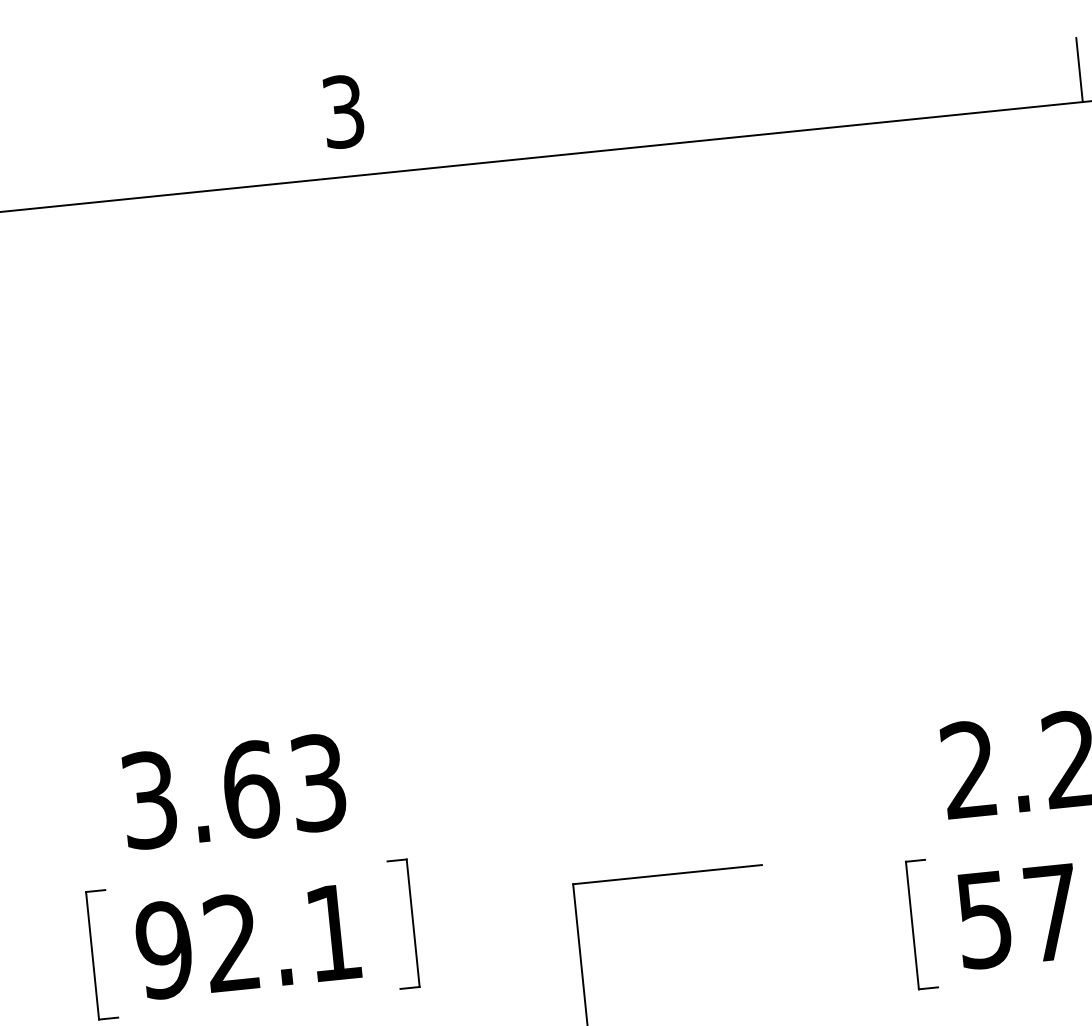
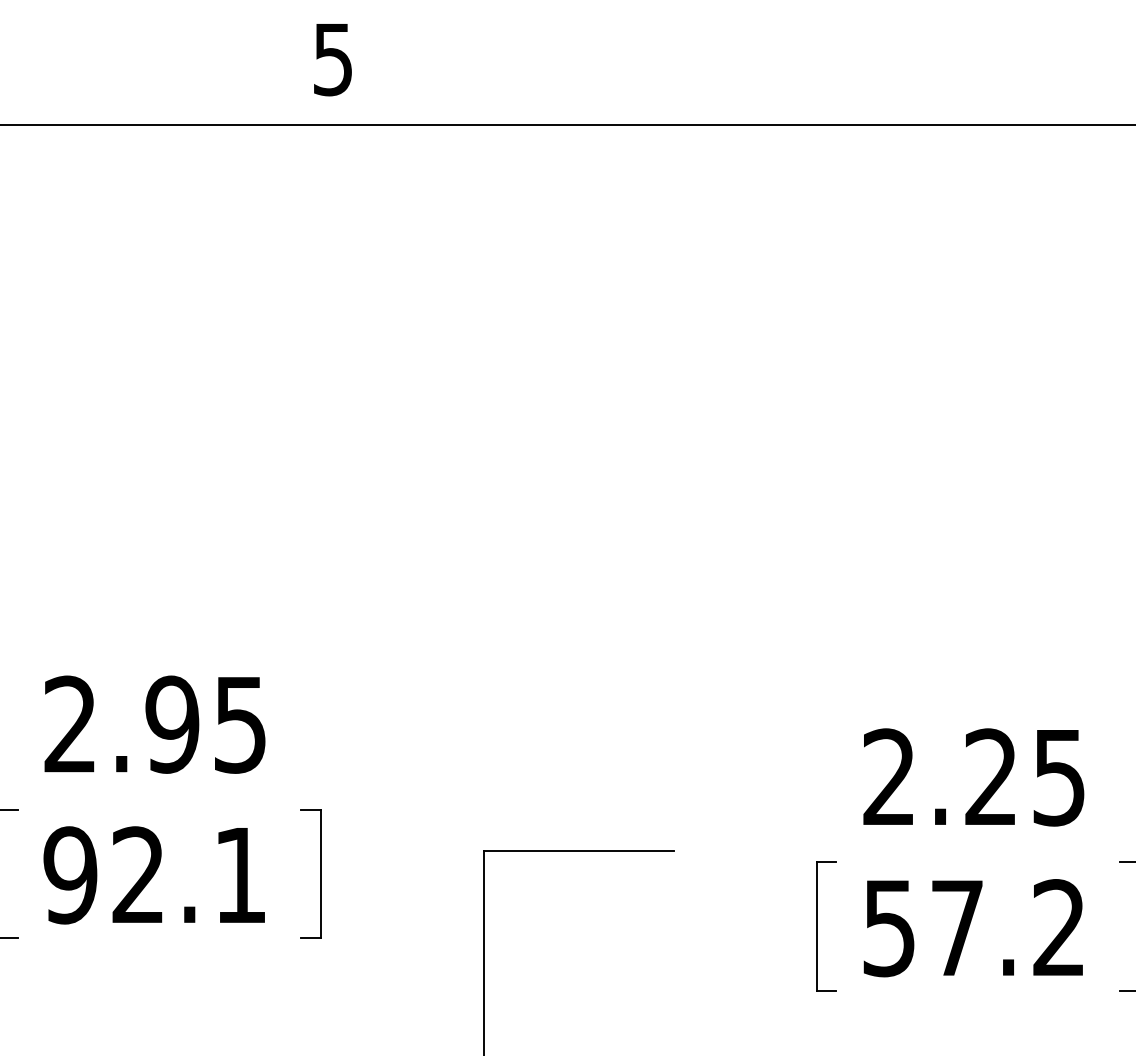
line: (1079, 70) -> (1069, 92), removed
text: (343, 110) -> (333, 58), 3 -> 5
text: (233, 791) -> (155, 724), 3.63 -> 2.95

